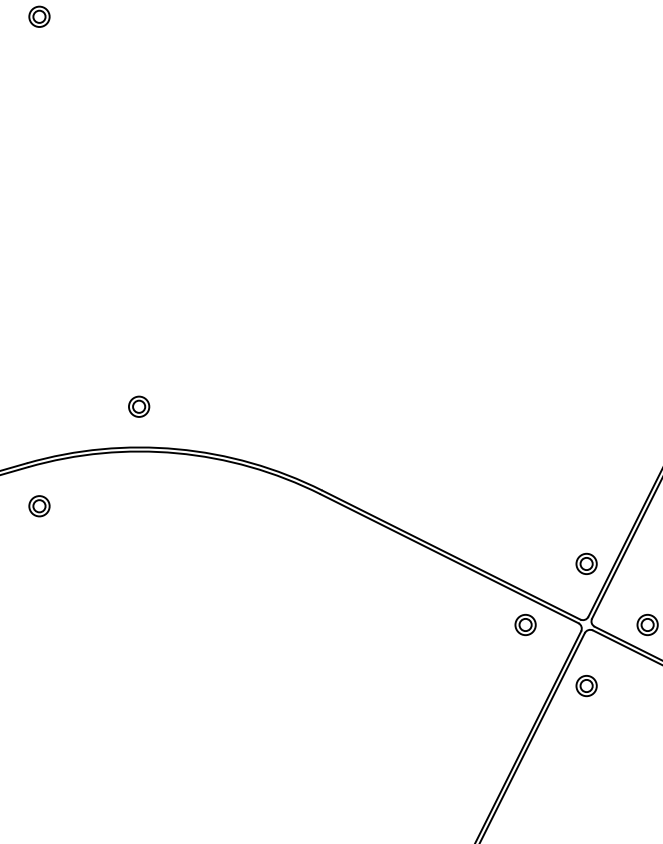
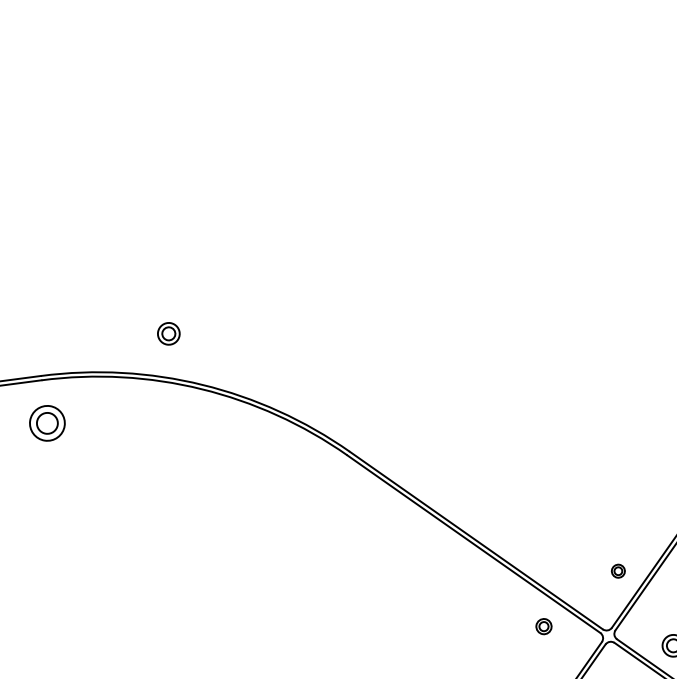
part: (39, 506) -> (47, 423), size x1.6
part: (586, 563) -> (618, 570), size x0.6
part: (525, 625) -> (543, 626), size x0.7

